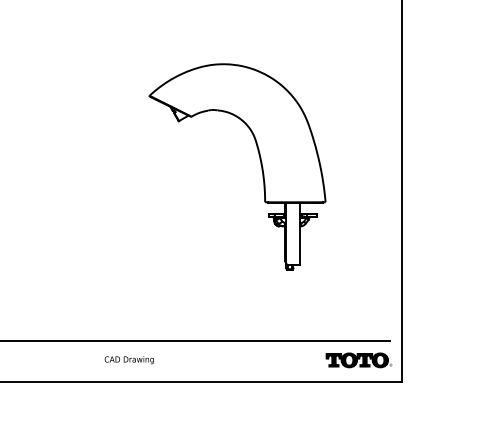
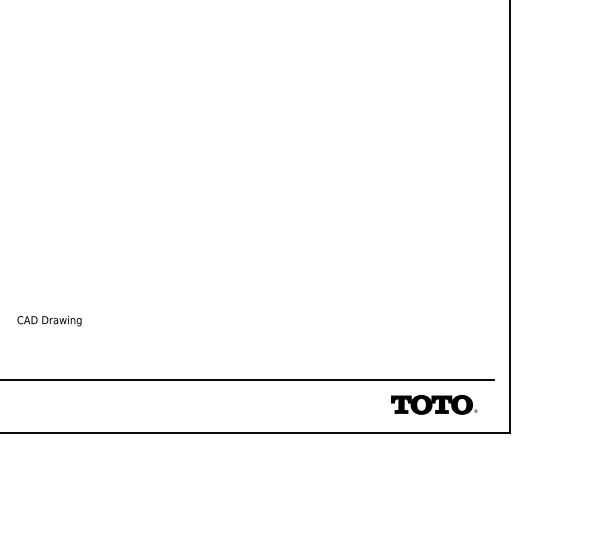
part: (259, 159) -> (323, 142), removed
text: (128, 360) -> (48, 321), moved
part: (358, 360) -> (433, 405), moved

